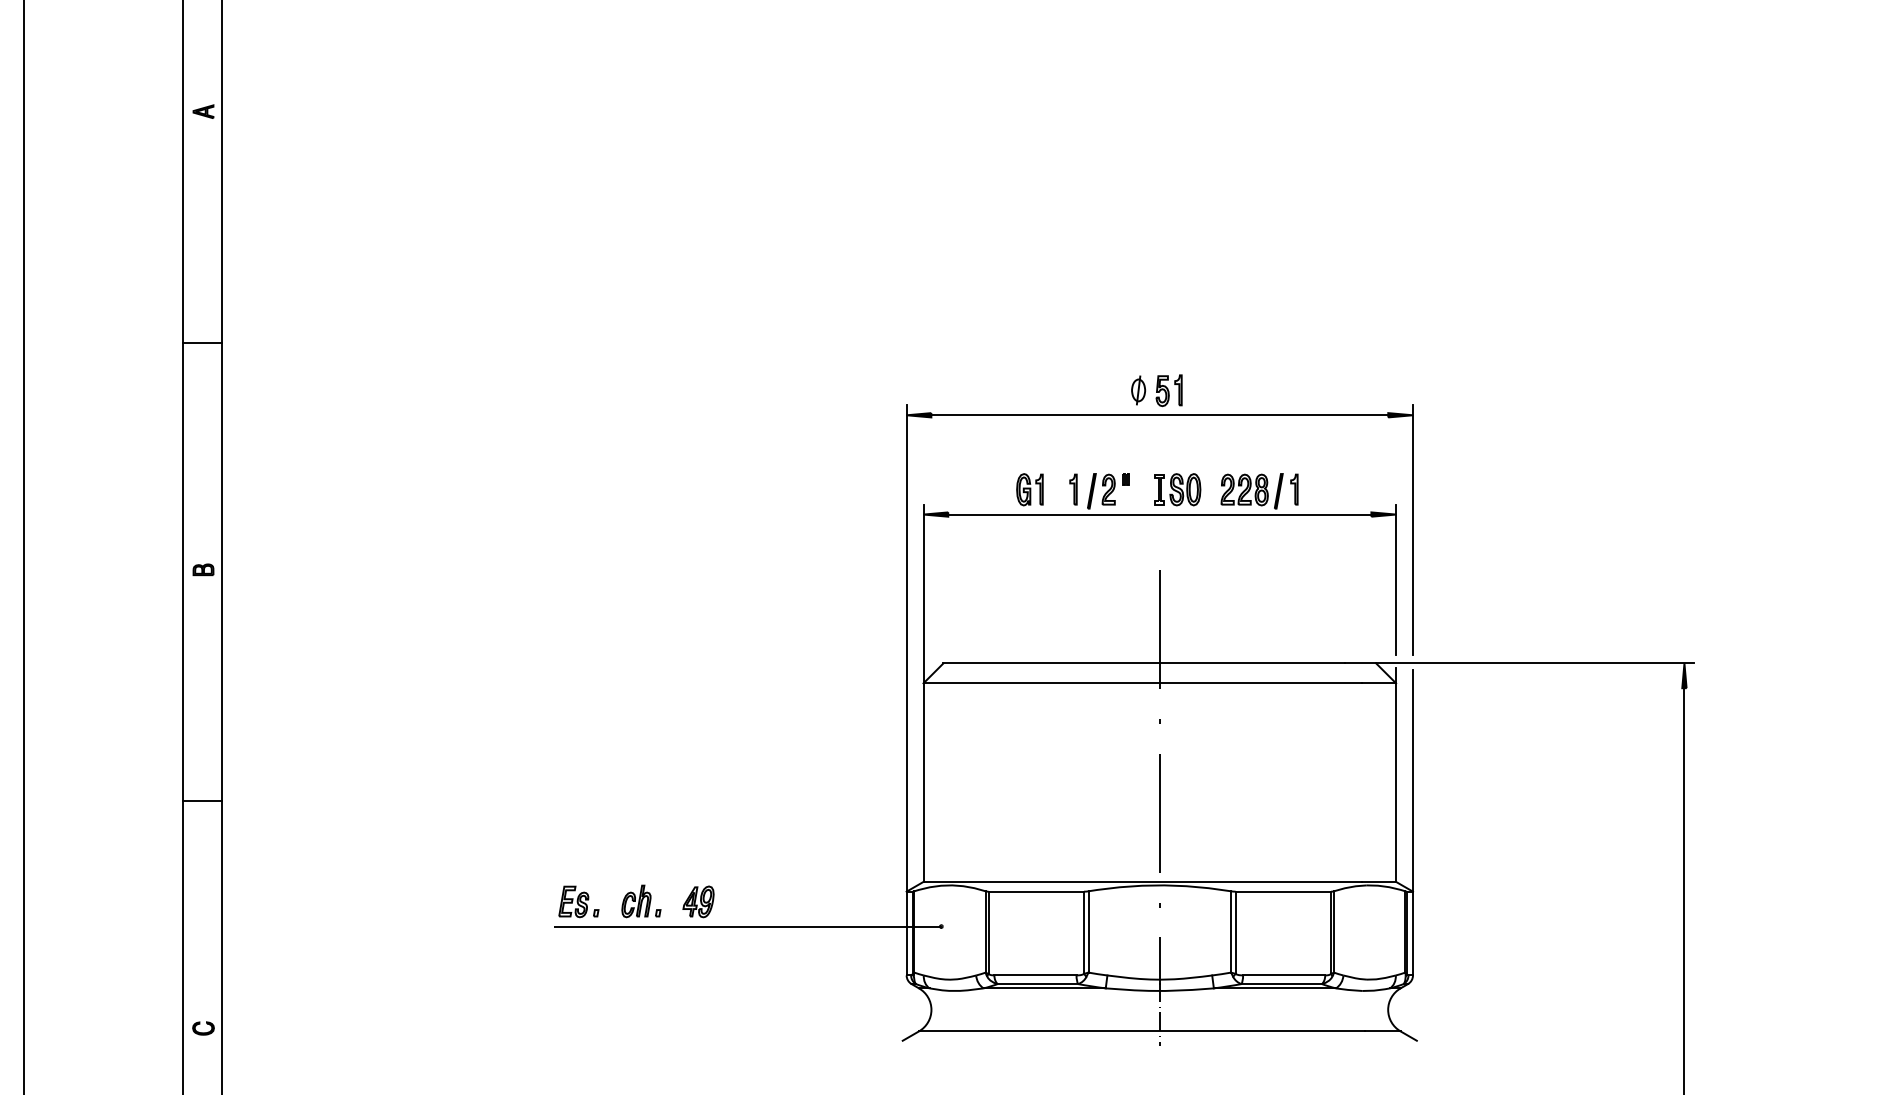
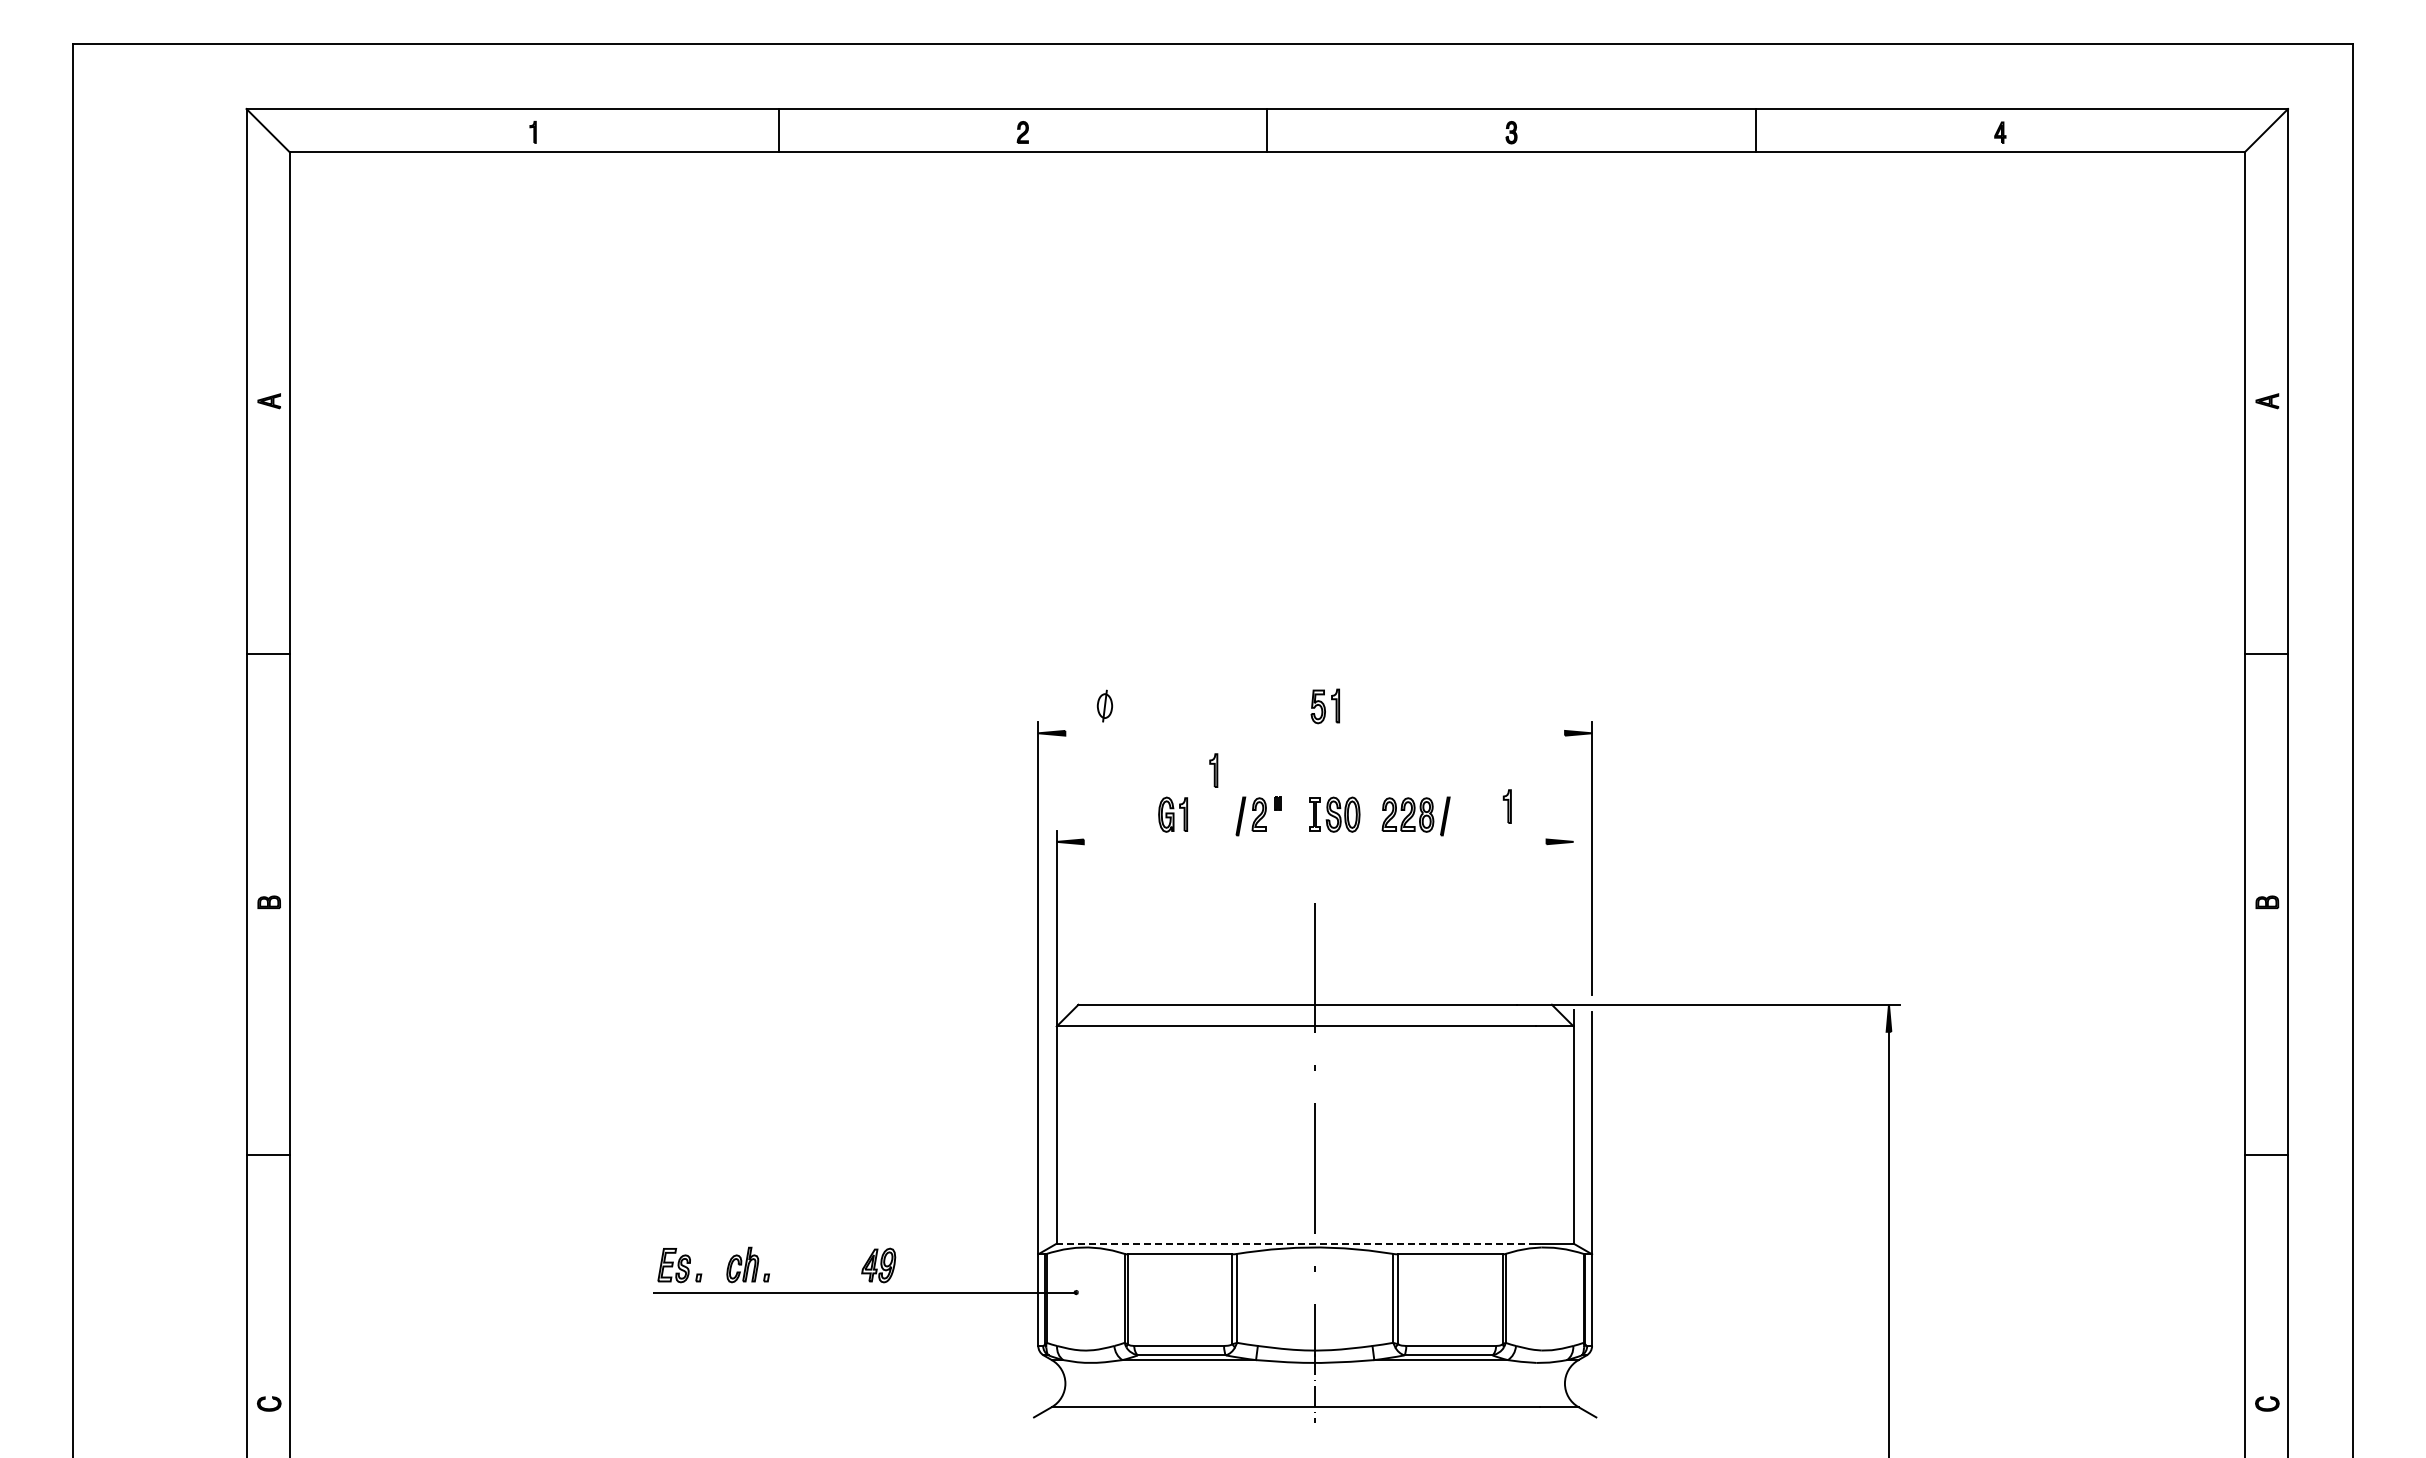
part: (1138, 389) -> (1104, 705), moved
line: (1160, 415) -> (1315, 733), removed
part: (1073, 489) -> (1213, 770), moved
part: (1293, 489) -> (1506, 806), moved
line: (1159, 514) -> (1314, 841), removed
line: (1395, 580) -> (1573, 913), removed
line: (1142, 881) -> (1296, 1243), solid -> dashed
part: (698, 901) -> (878, 1265), moved

